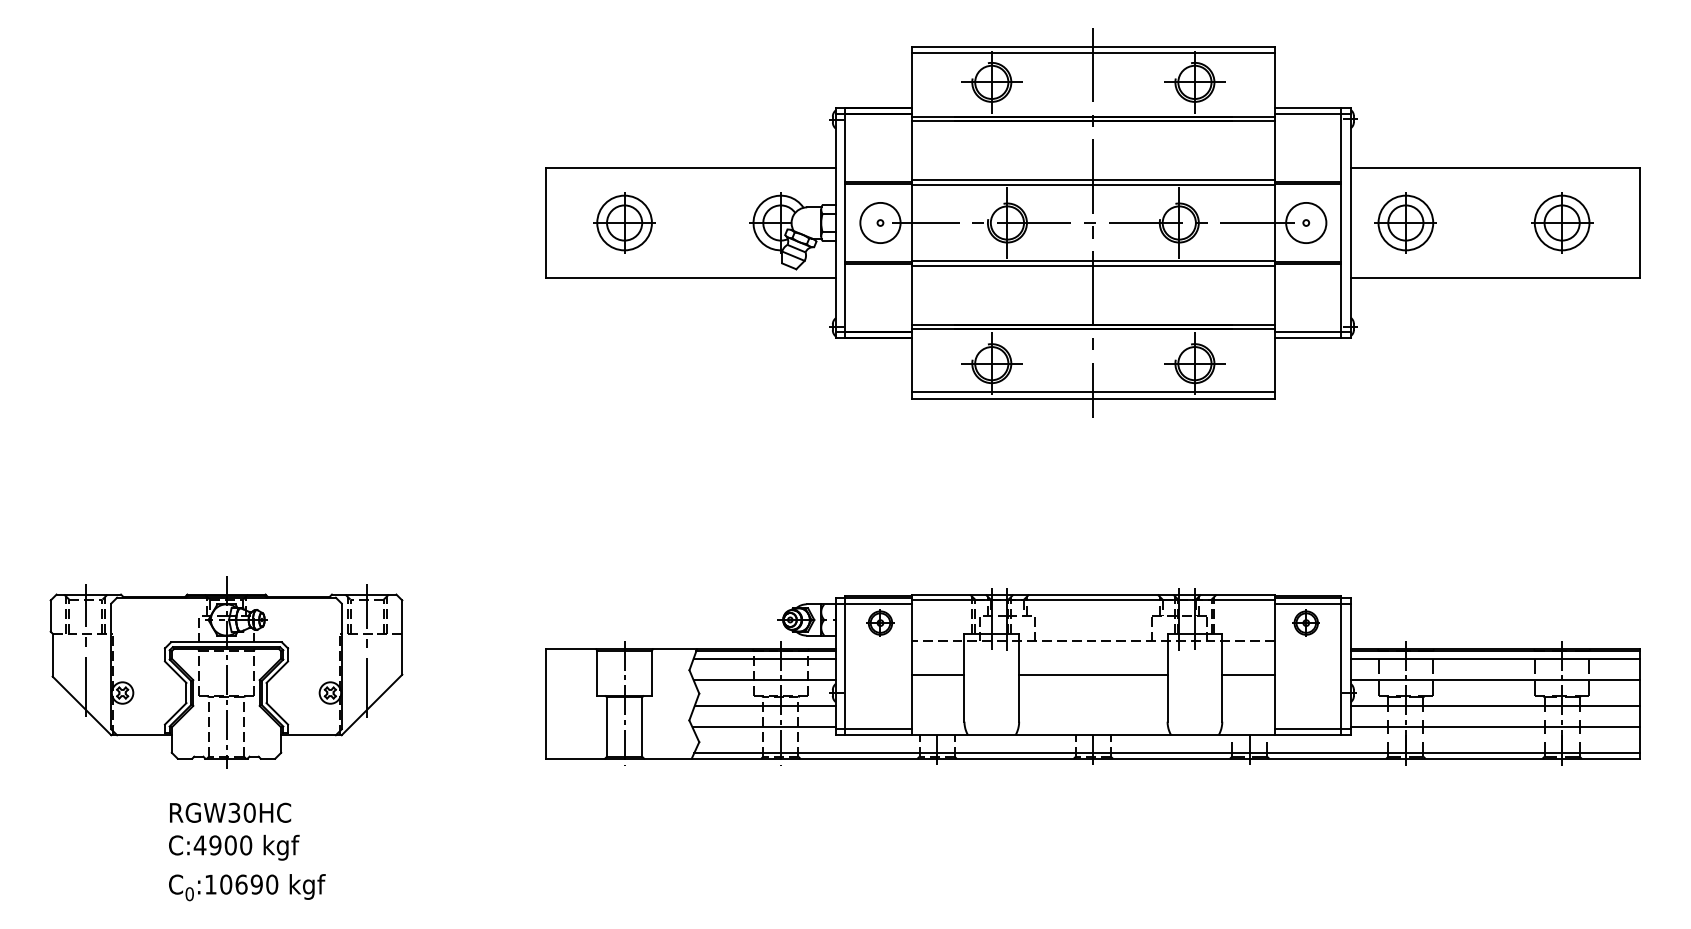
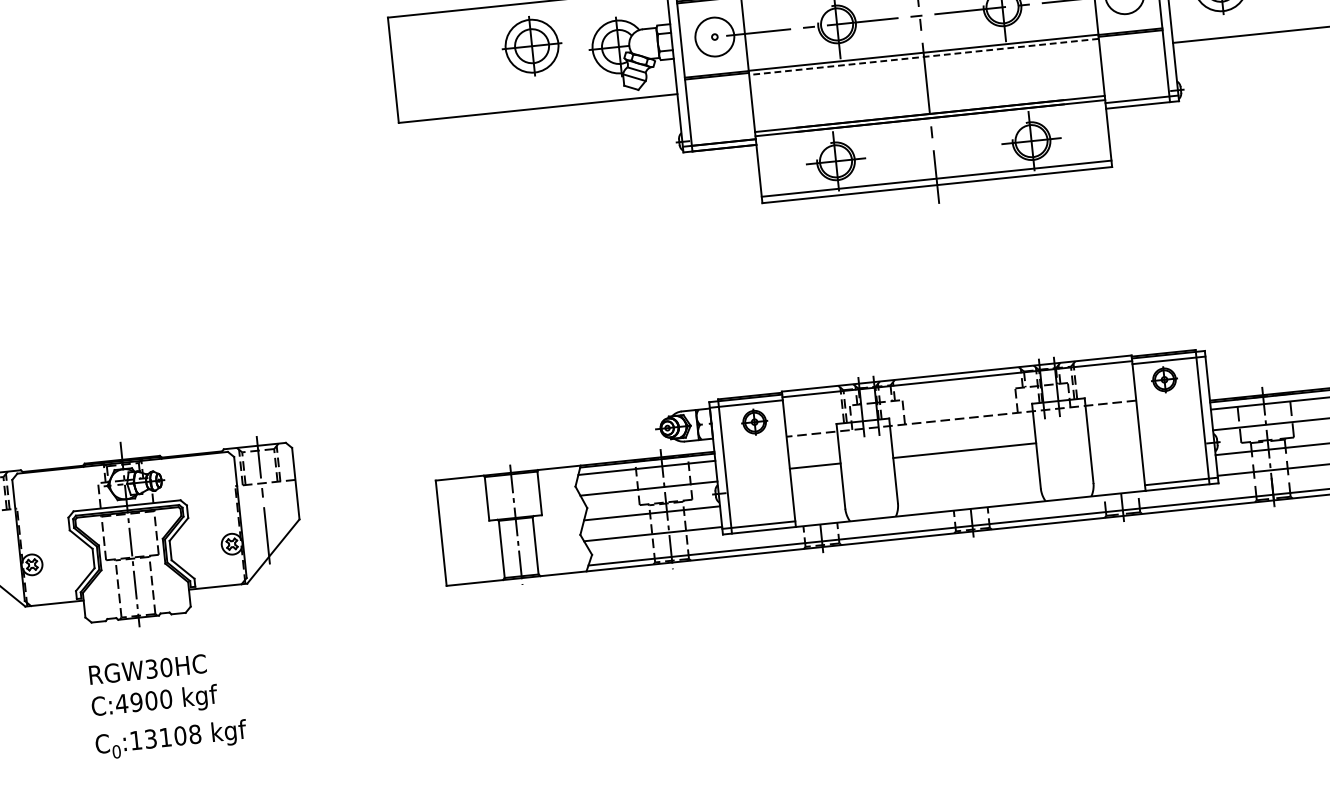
part: (624, 222) -> (531, 45), moved
line: (1093, 265) -> (924, 56), solid -> dashed
line: (1248, 674) -> (1114, 435), removed
text: (249, 884) -> (173, 736), :10690 -> :13108

